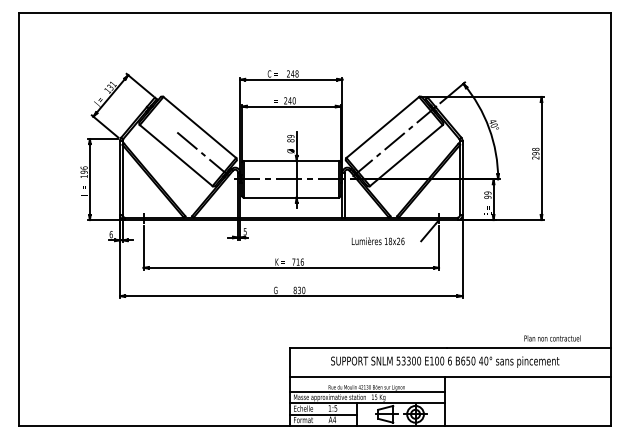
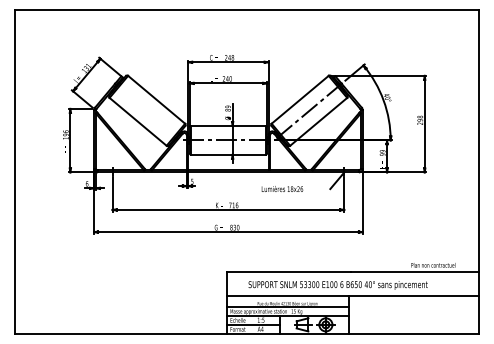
line: (202, 153) -> (158, 120), removed
text: (377, 241) -> (281, 189), moved
text: (445, 361) -> (338, 284), moved

